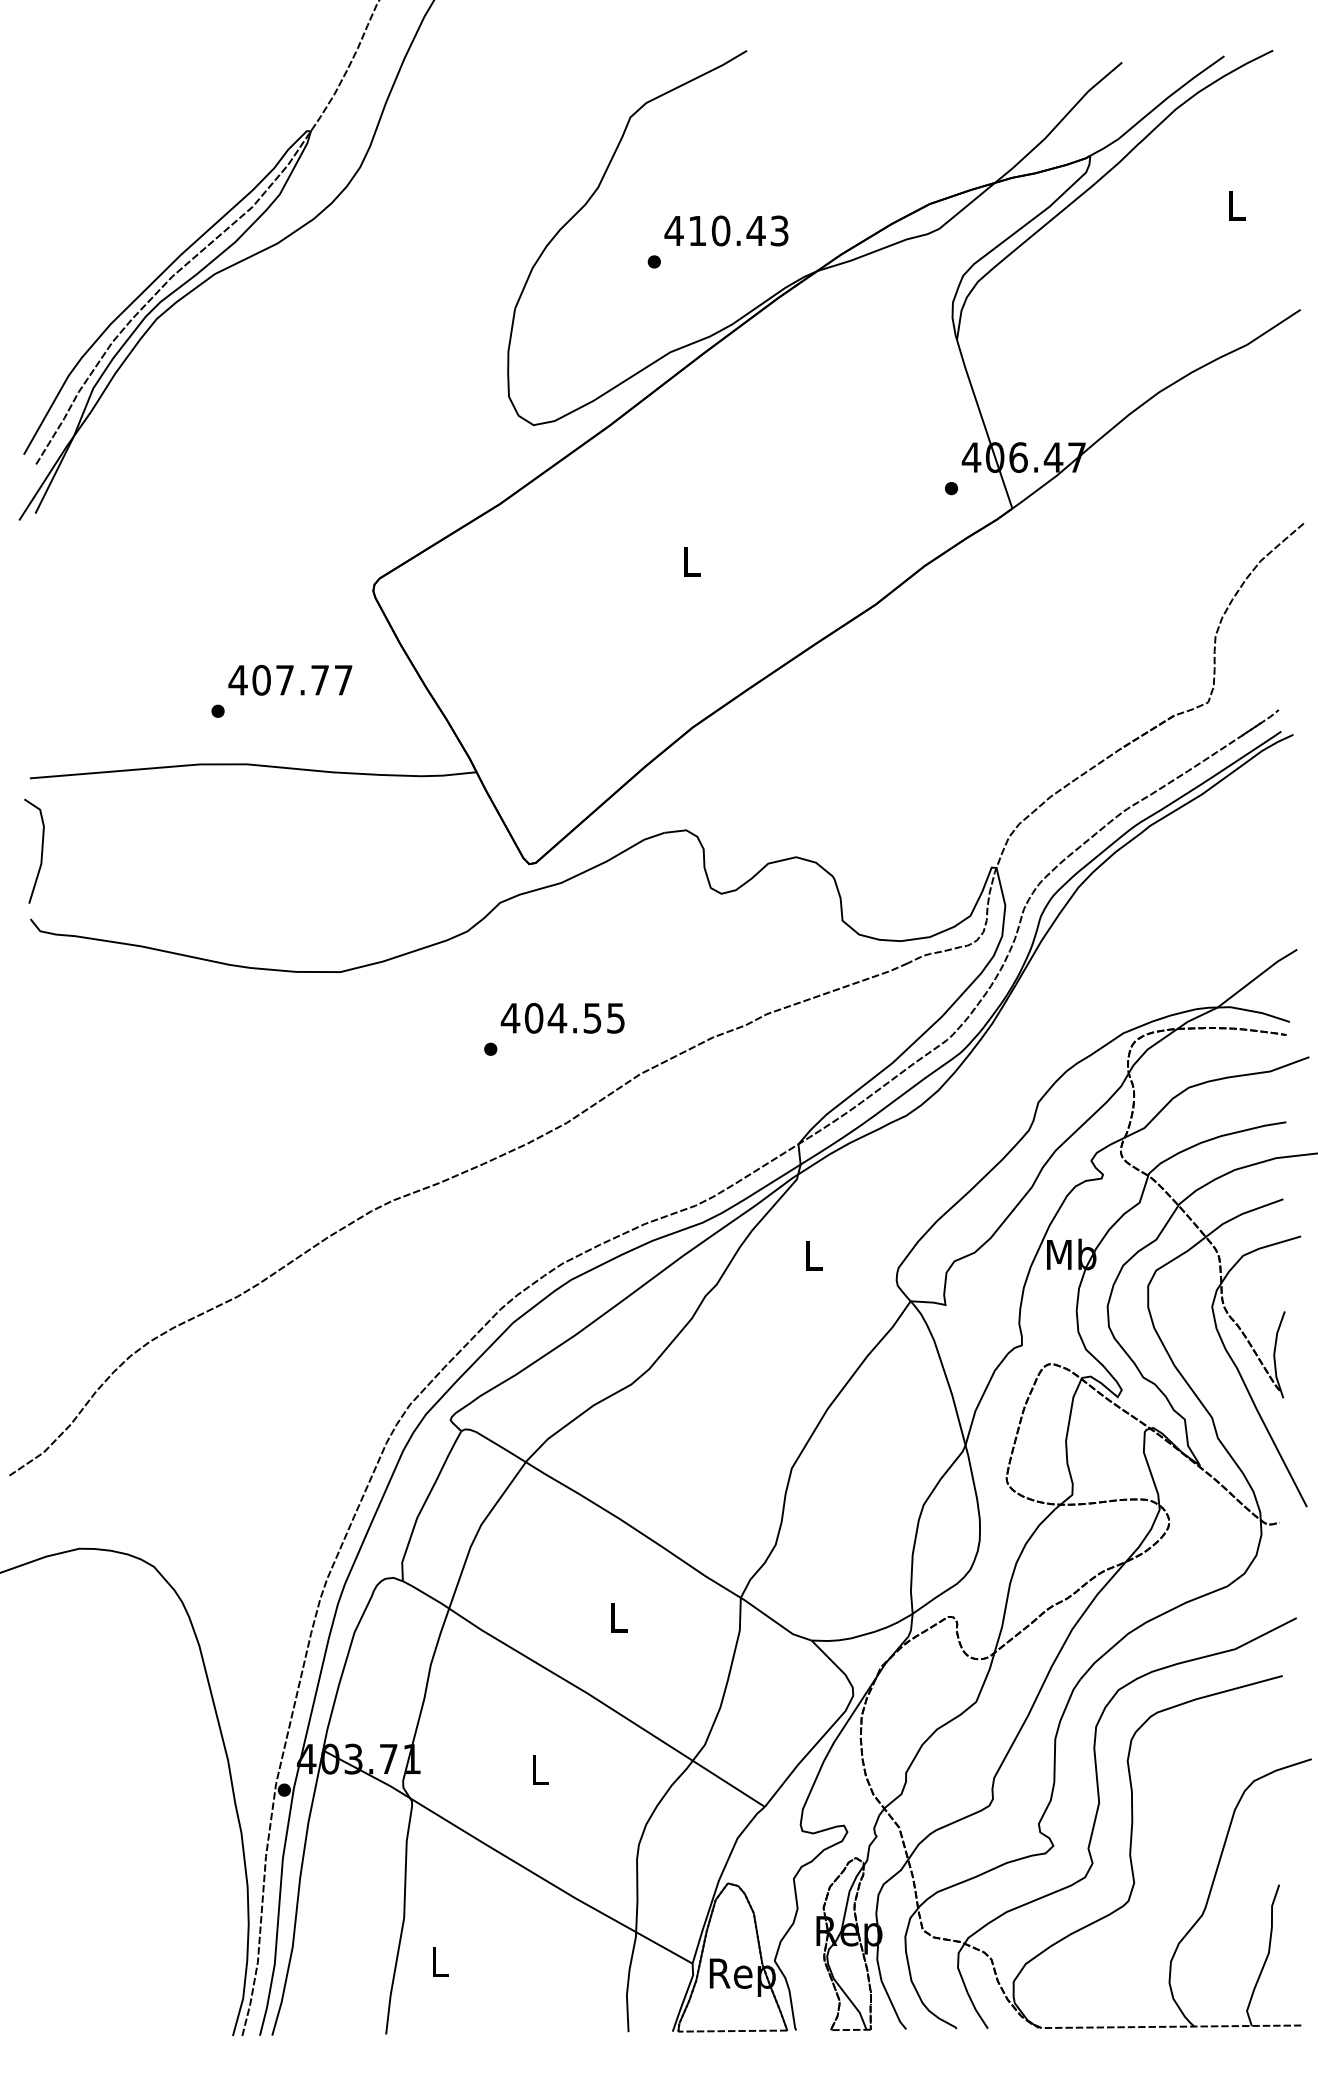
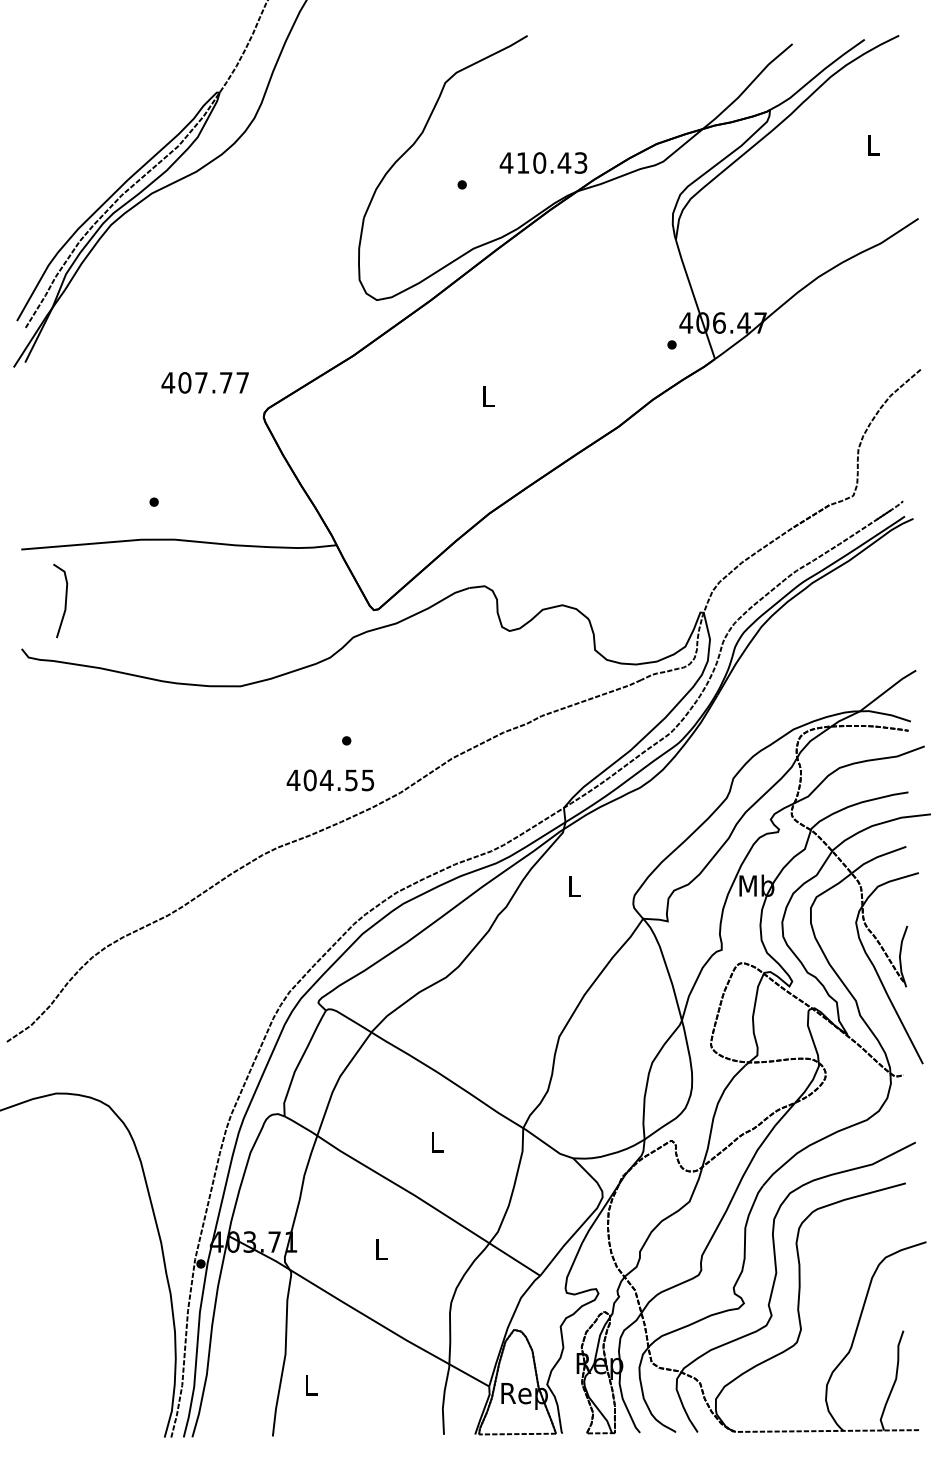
text: (726, 230) -> (543, 162), moved
text: (290, 679) -> (205, 382), moved
line: (41, 850) -> (65, 600), moved
text: (562, 1017) -> (330, 779), moved

